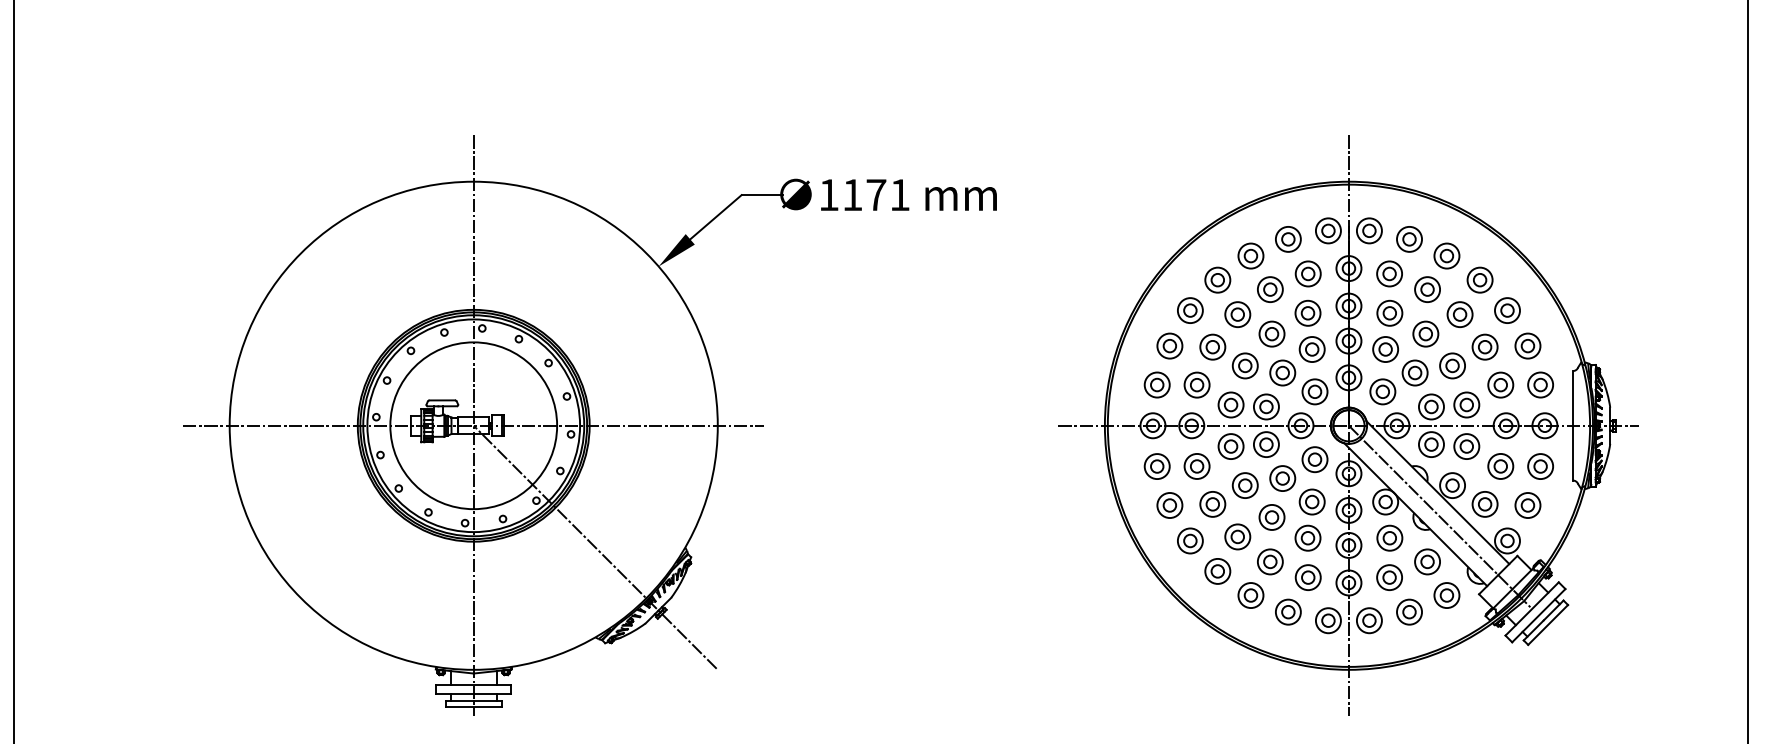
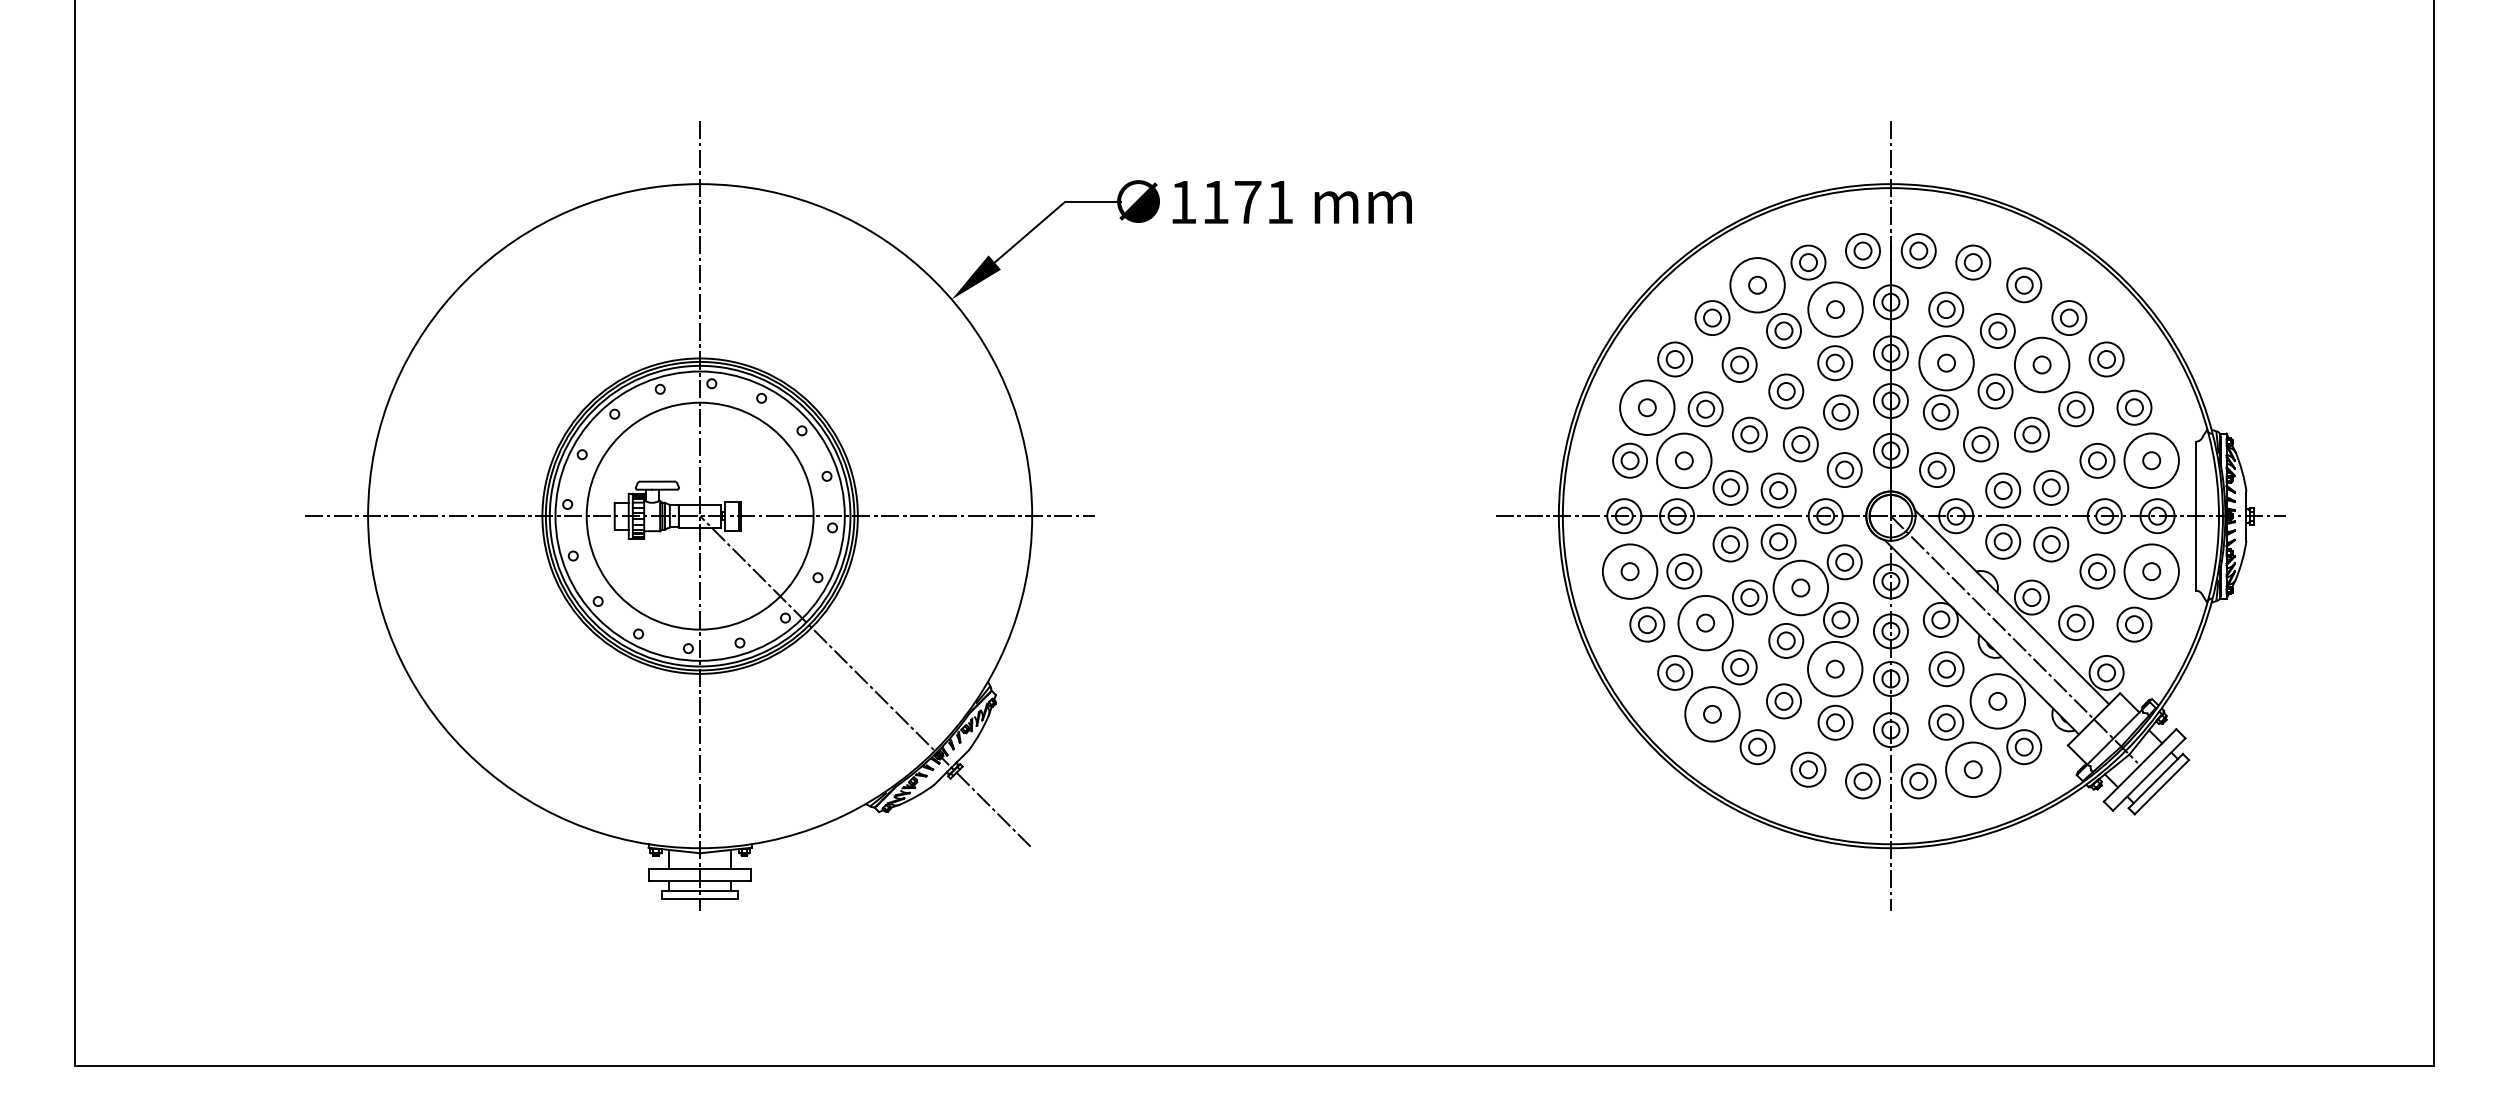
circle: (1250, 256) -> (1757, 285), size x1.6
circle: (1308, 273) -> (1835, 309), size x1.6
circle: (1389, 313) -> (1946, 363), size x1.6
circle: (1460, 314) -> (2042, 364), size x1.6
circle: (1170, 345) -> (1647, 407), size x1.6
circle: (1197, 384) -> (1684, 460), size x1.6
circle: (1540, 384) -> (2151, 460), size x1.6
circle: (1157, 466) -> (1630, 571), size x1.6
circle: (1540, 466) -> (2151, 571), size x1.6
circle: (1282, 478) -> (1800, 587), size x1.6
circle: (1212, 504) -> (1705, 623), size x1.6
circle: (1308, 538) -> (1835, 669), size x1.6
circle: (1427, 561) -> (1997, 701), size x1.6
circle: (1217, 571) -> (1712, 714), size x1.6
circle: (1409, 611) -> (1973, 769), size x1.6

